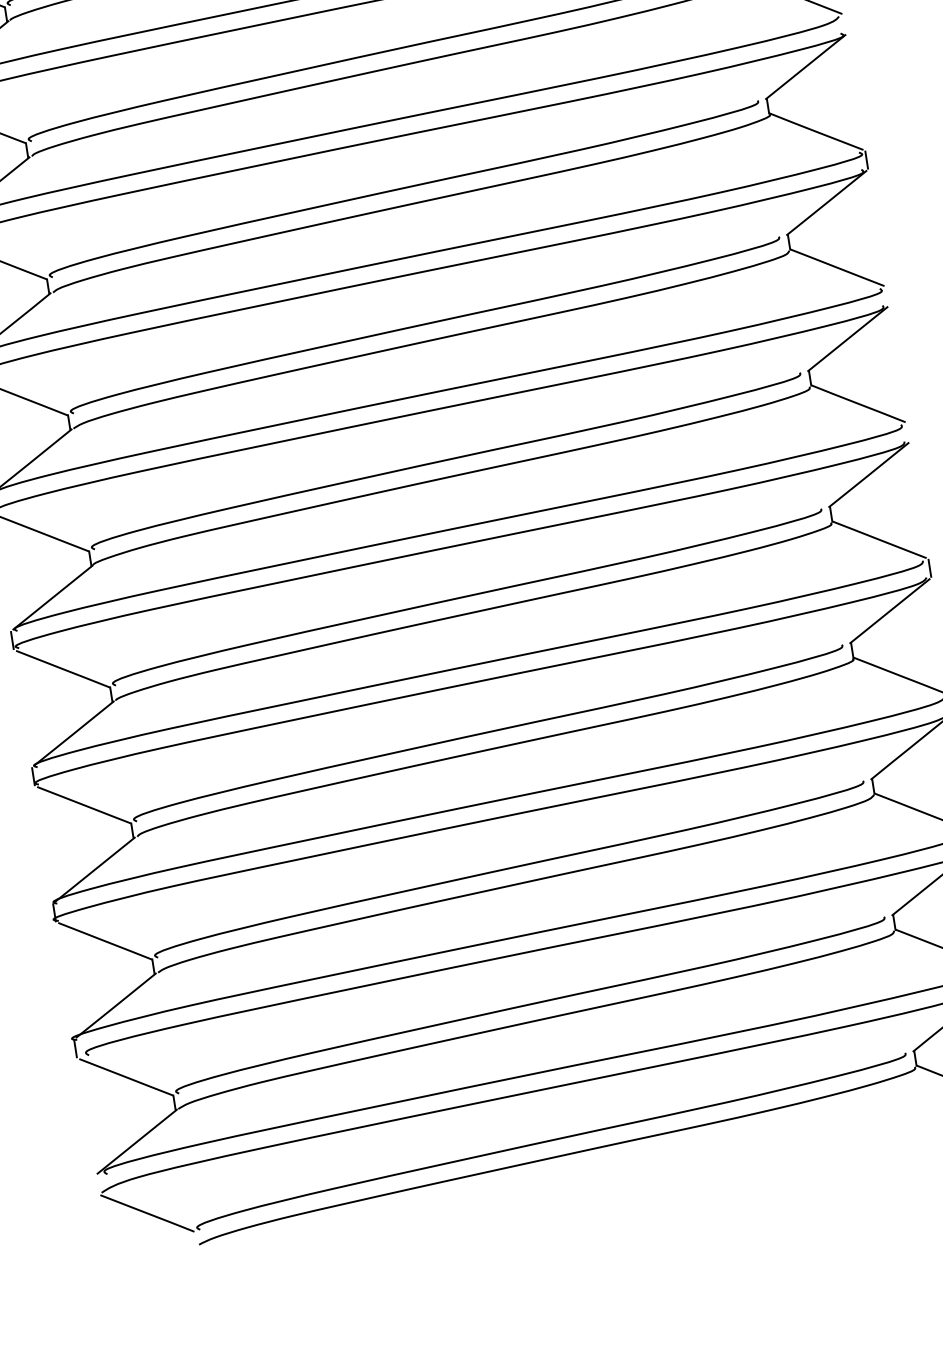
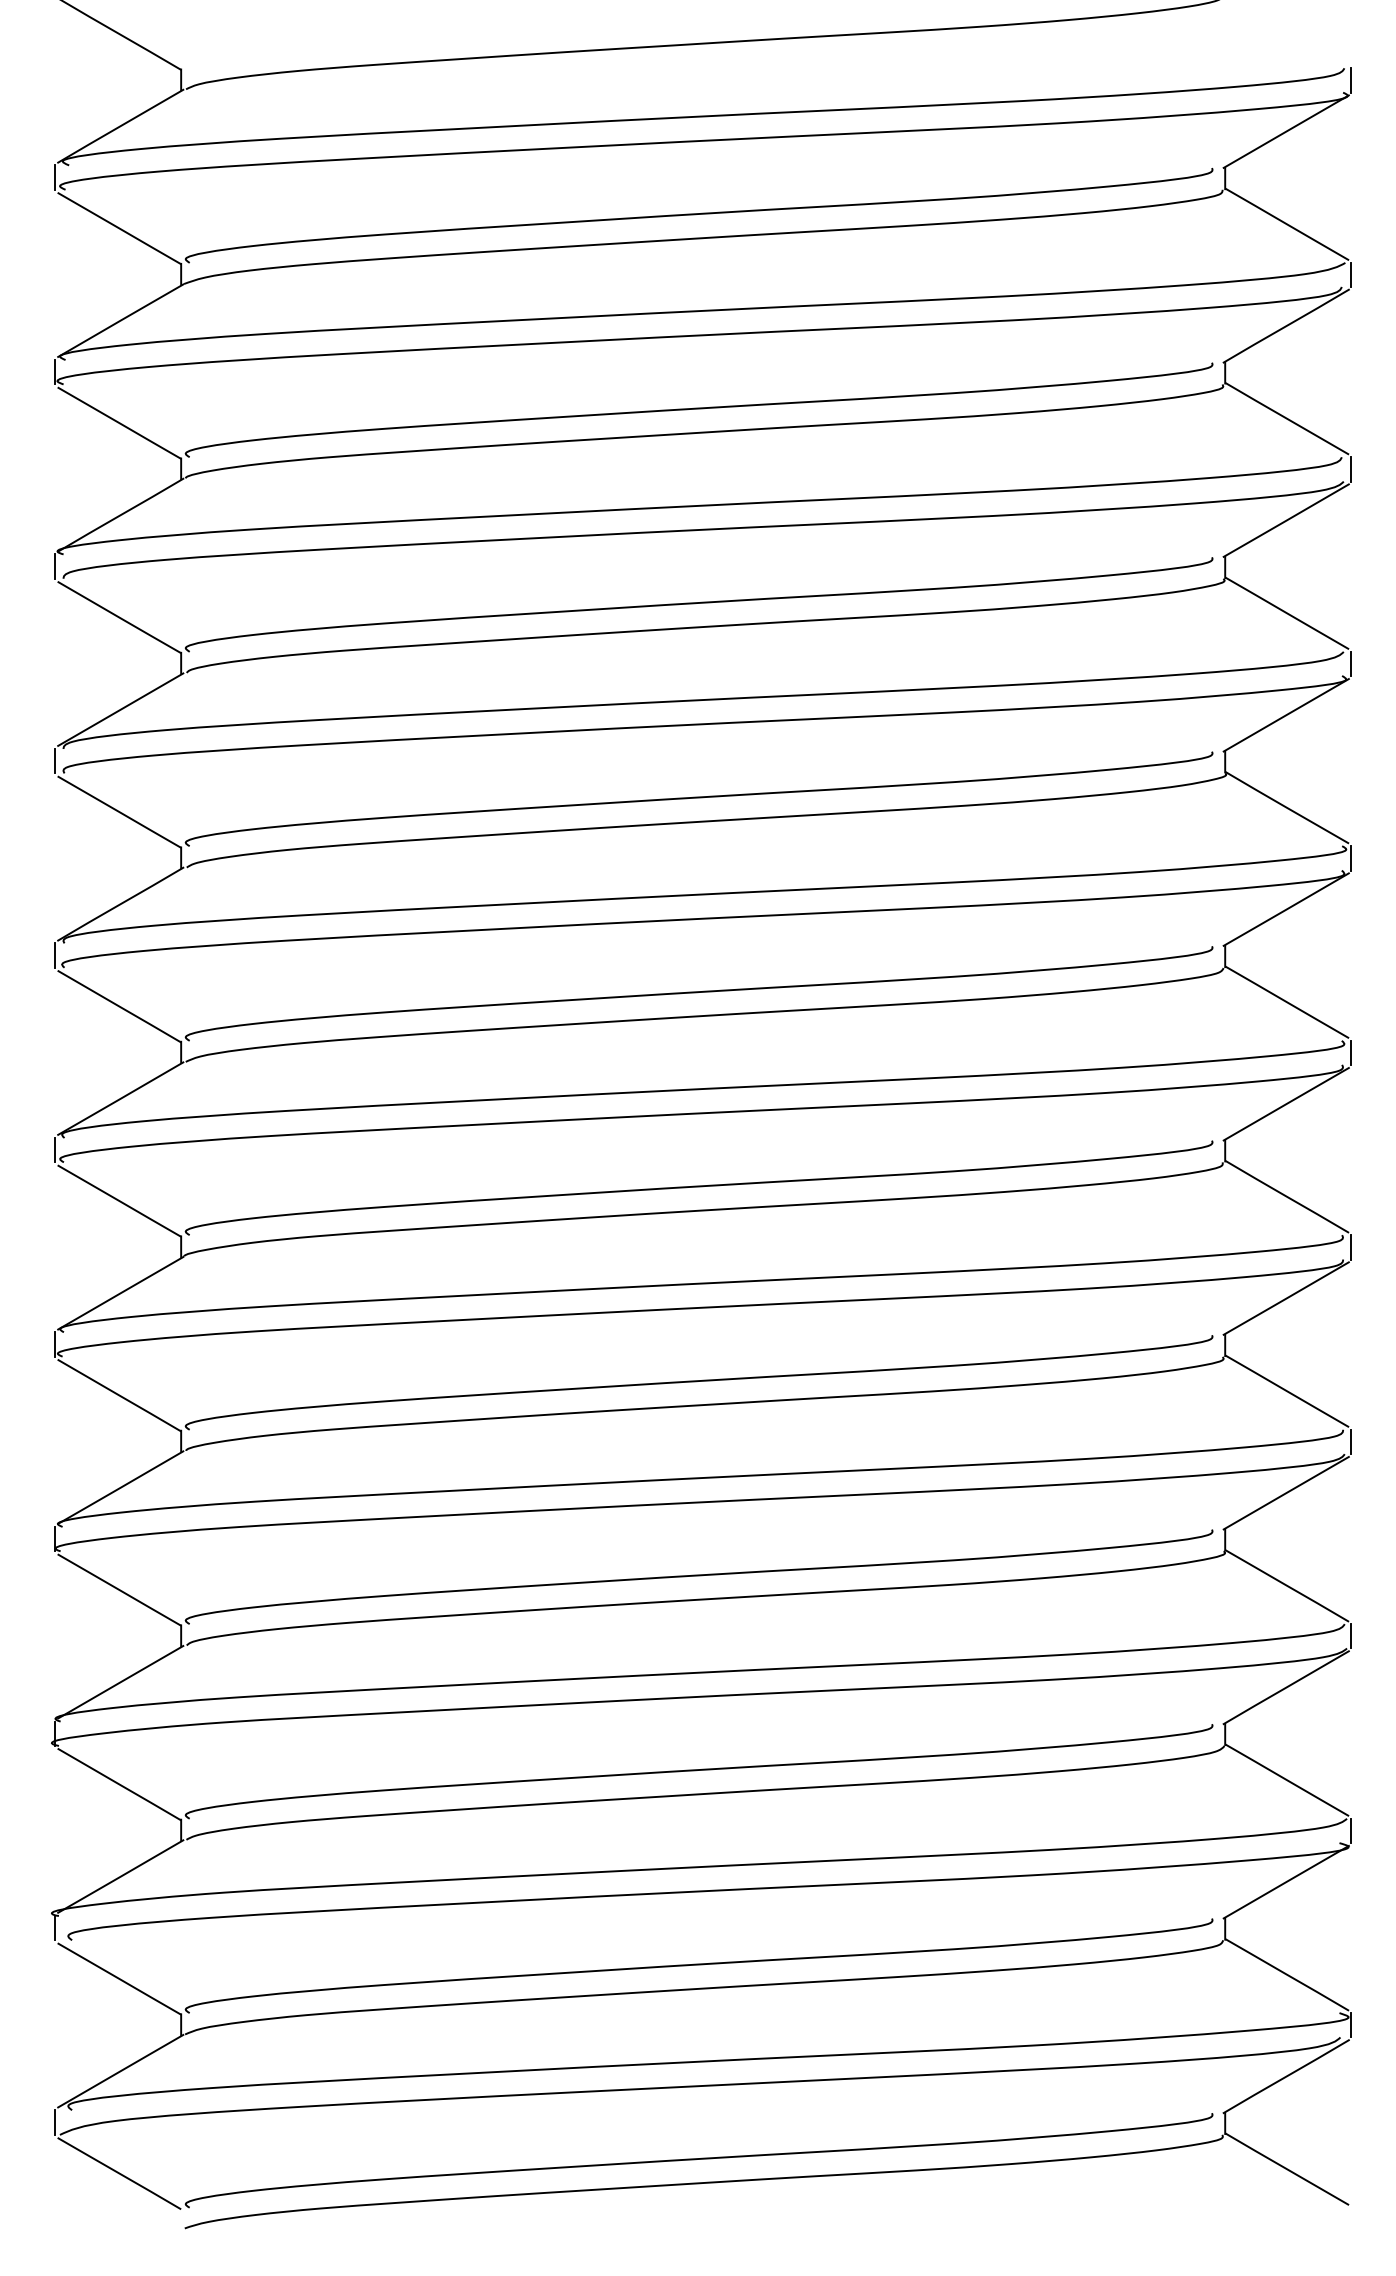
line: (845, 23) -> (1351, 663), added
line: (887, 295) -> (1351, 1052), added
line: (908, 432) -> (1351, 1247), added
line: (96, 1184) -> (54, 2122), added

